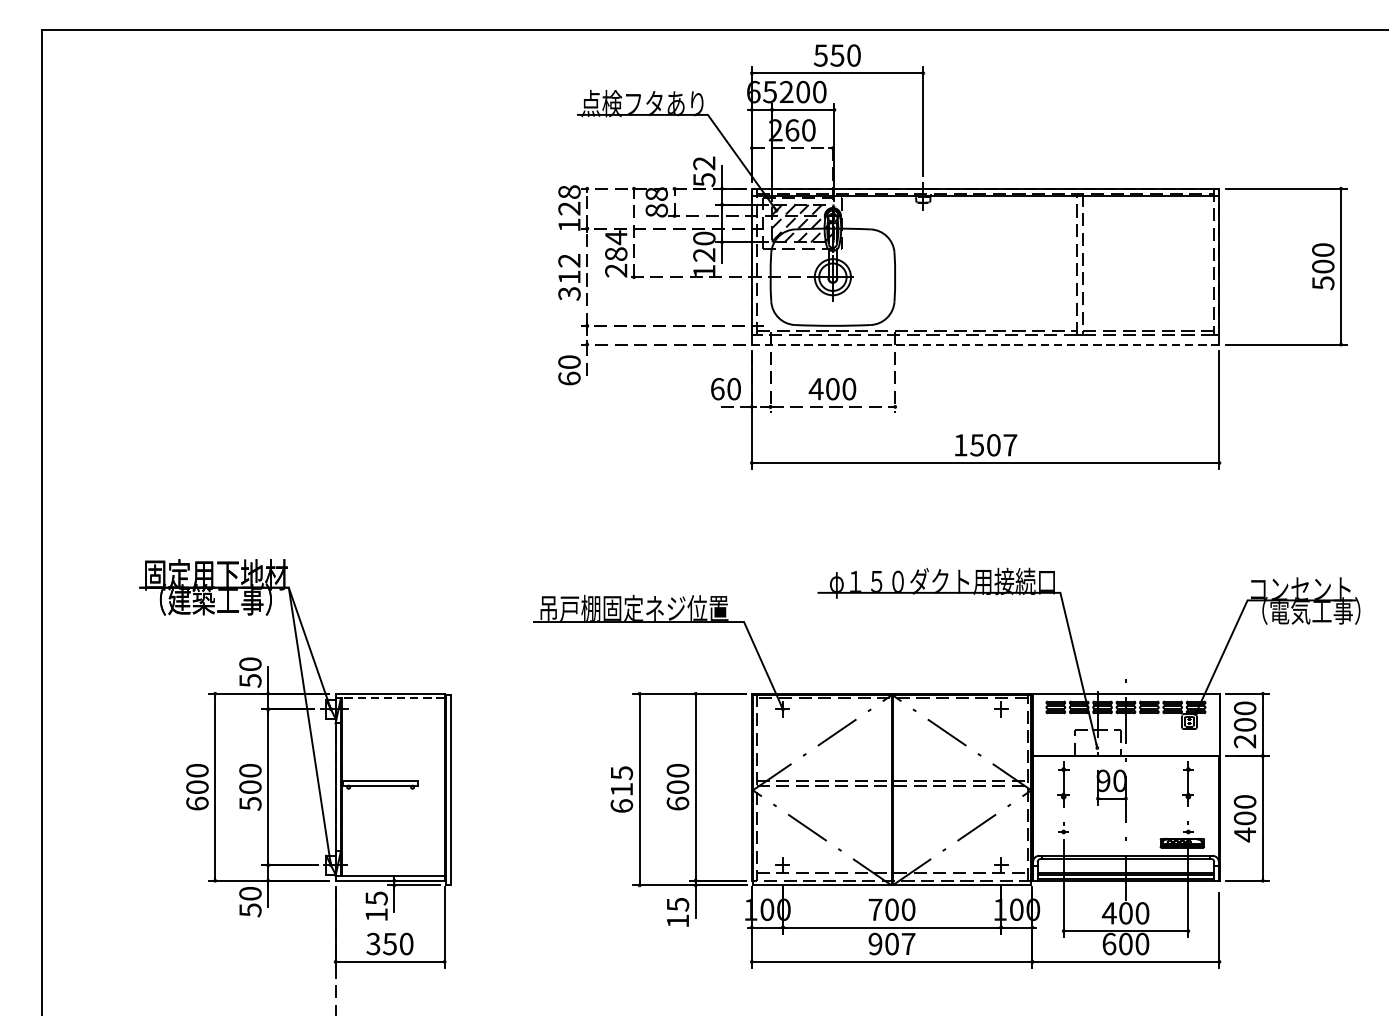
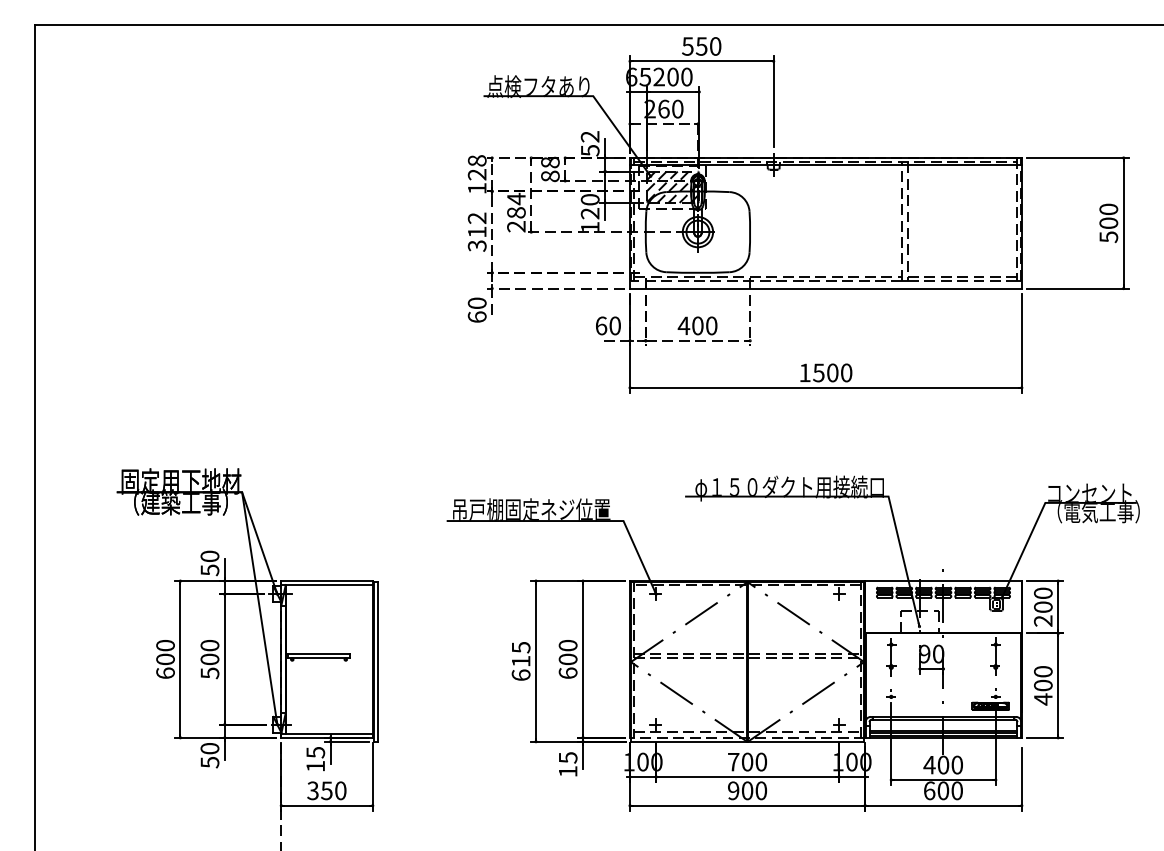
line: (985, 344) -> (825, 288), dashed -> solid
text: (1010, 444) -> (846, 372), 1507 -> 1500
line: (390, 698) -> (327, 585), dashed -> solid
text: (908, 943) -> (761, 790), 907 -> 900

